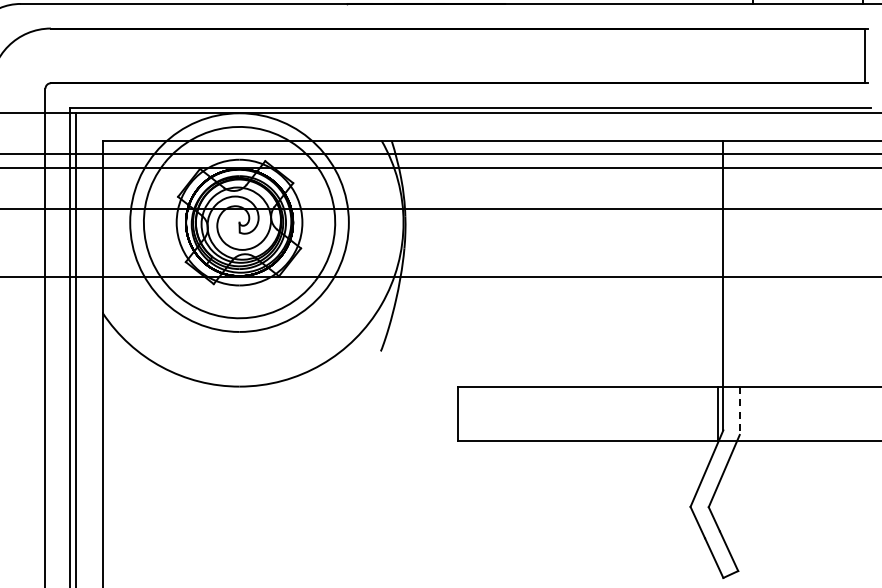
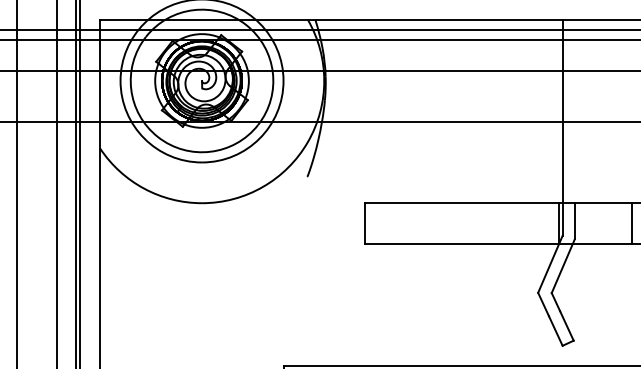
line: (739, 411) -> (574, 221), dashed -> solid
line: (816, 413) -> (632, 223), added

